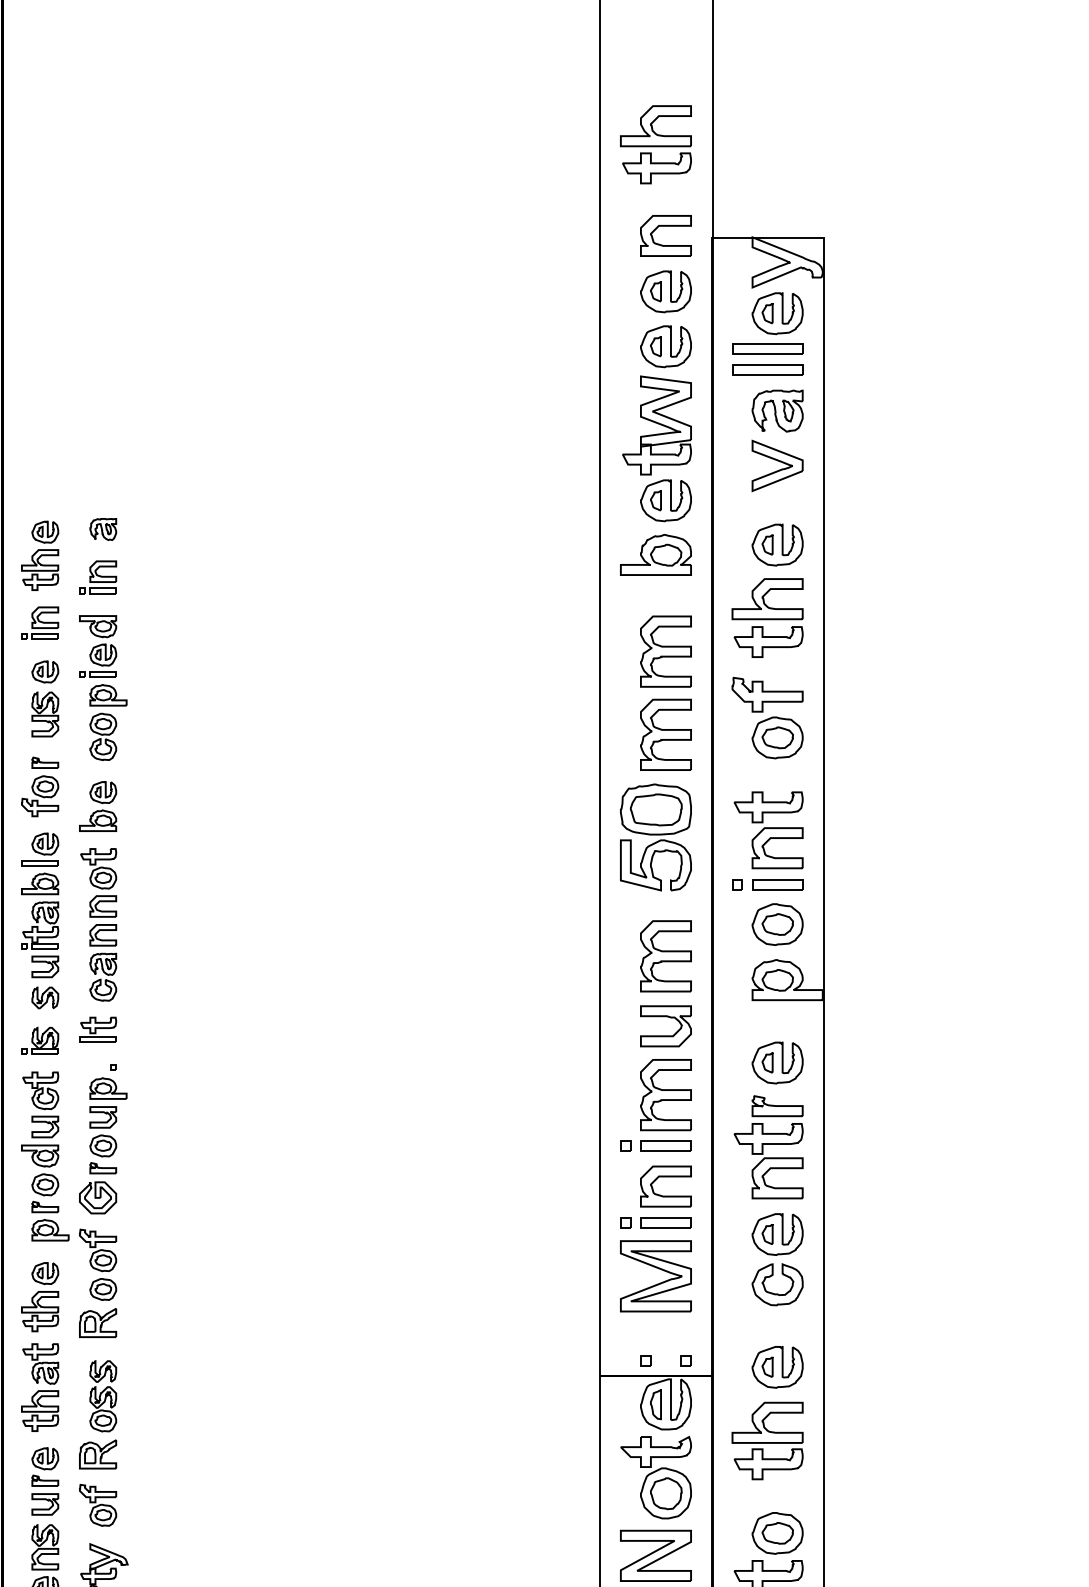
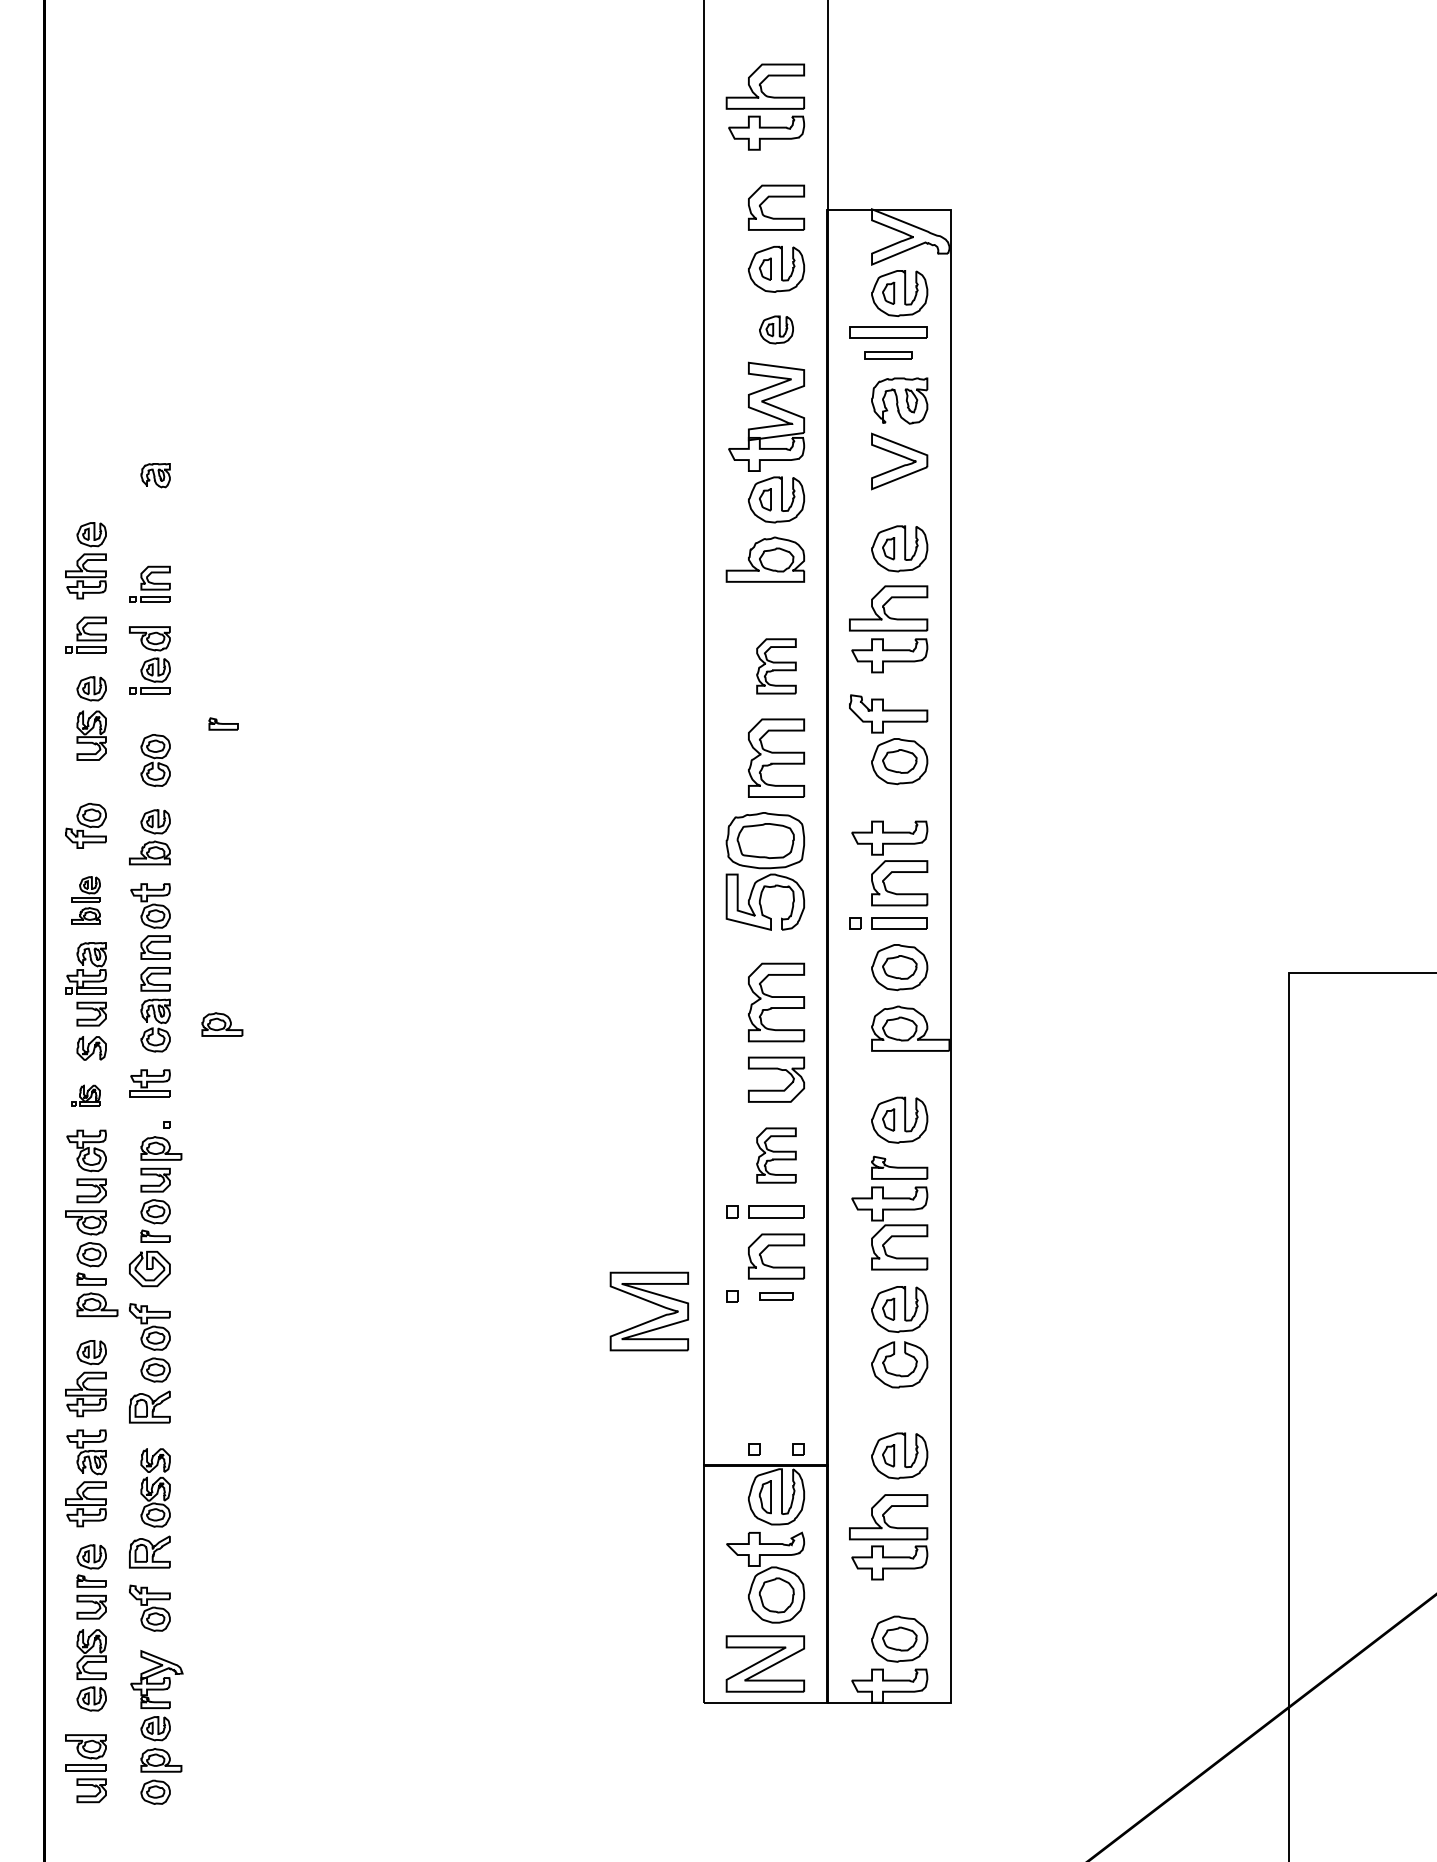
part: (666, 346) -> (776, 329), size x0.6
part: (767, 369) -> (888, 355), size x0.6
part: (103, 529) -> (155, 475), moved
part: (666, 651) -> (776, 666), size x0.7
part: (108, 695) -> (222, 1024), moved
part: (45, 762) -> (223, 723), moved
part: (39, 863) -> (85, 900), size x0.7
part: (39, 1040) -> (85, 1095), size x0.7
part: (666, 1094) -> (776, 1155), size x0.7
part: (666, 1222) -> (776, 1296), size x0.6
part: (657, 1269) -> (651, 1303), moved

